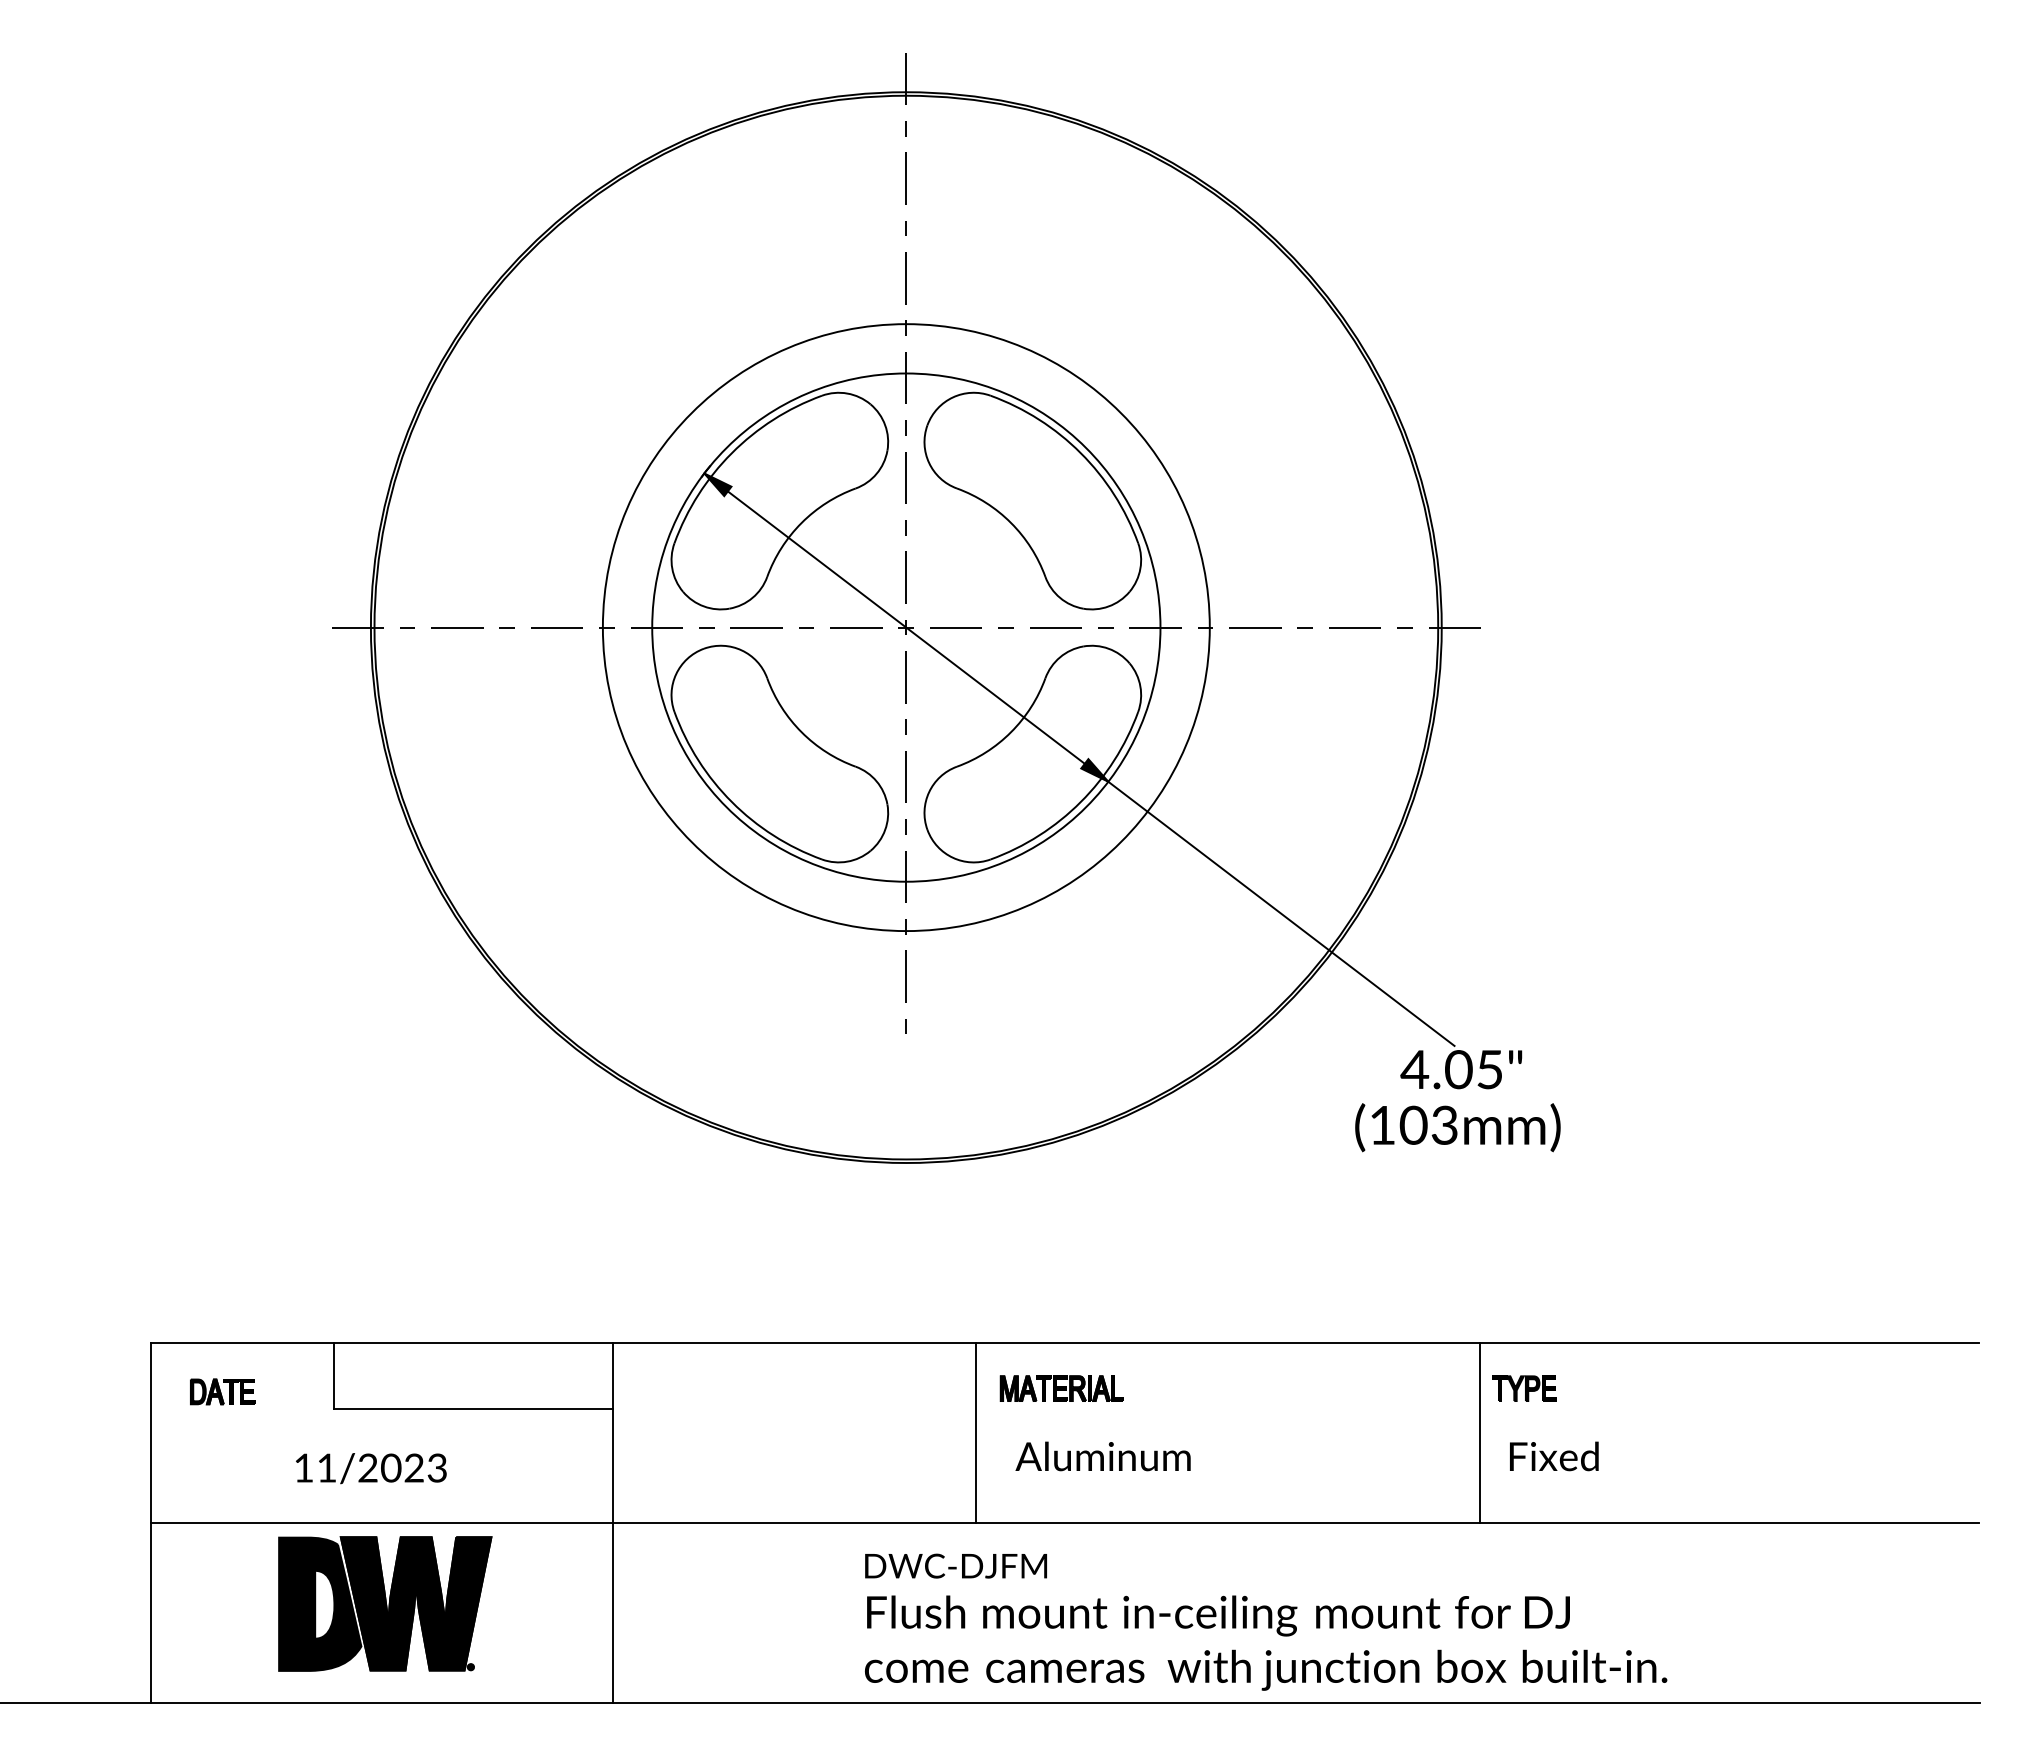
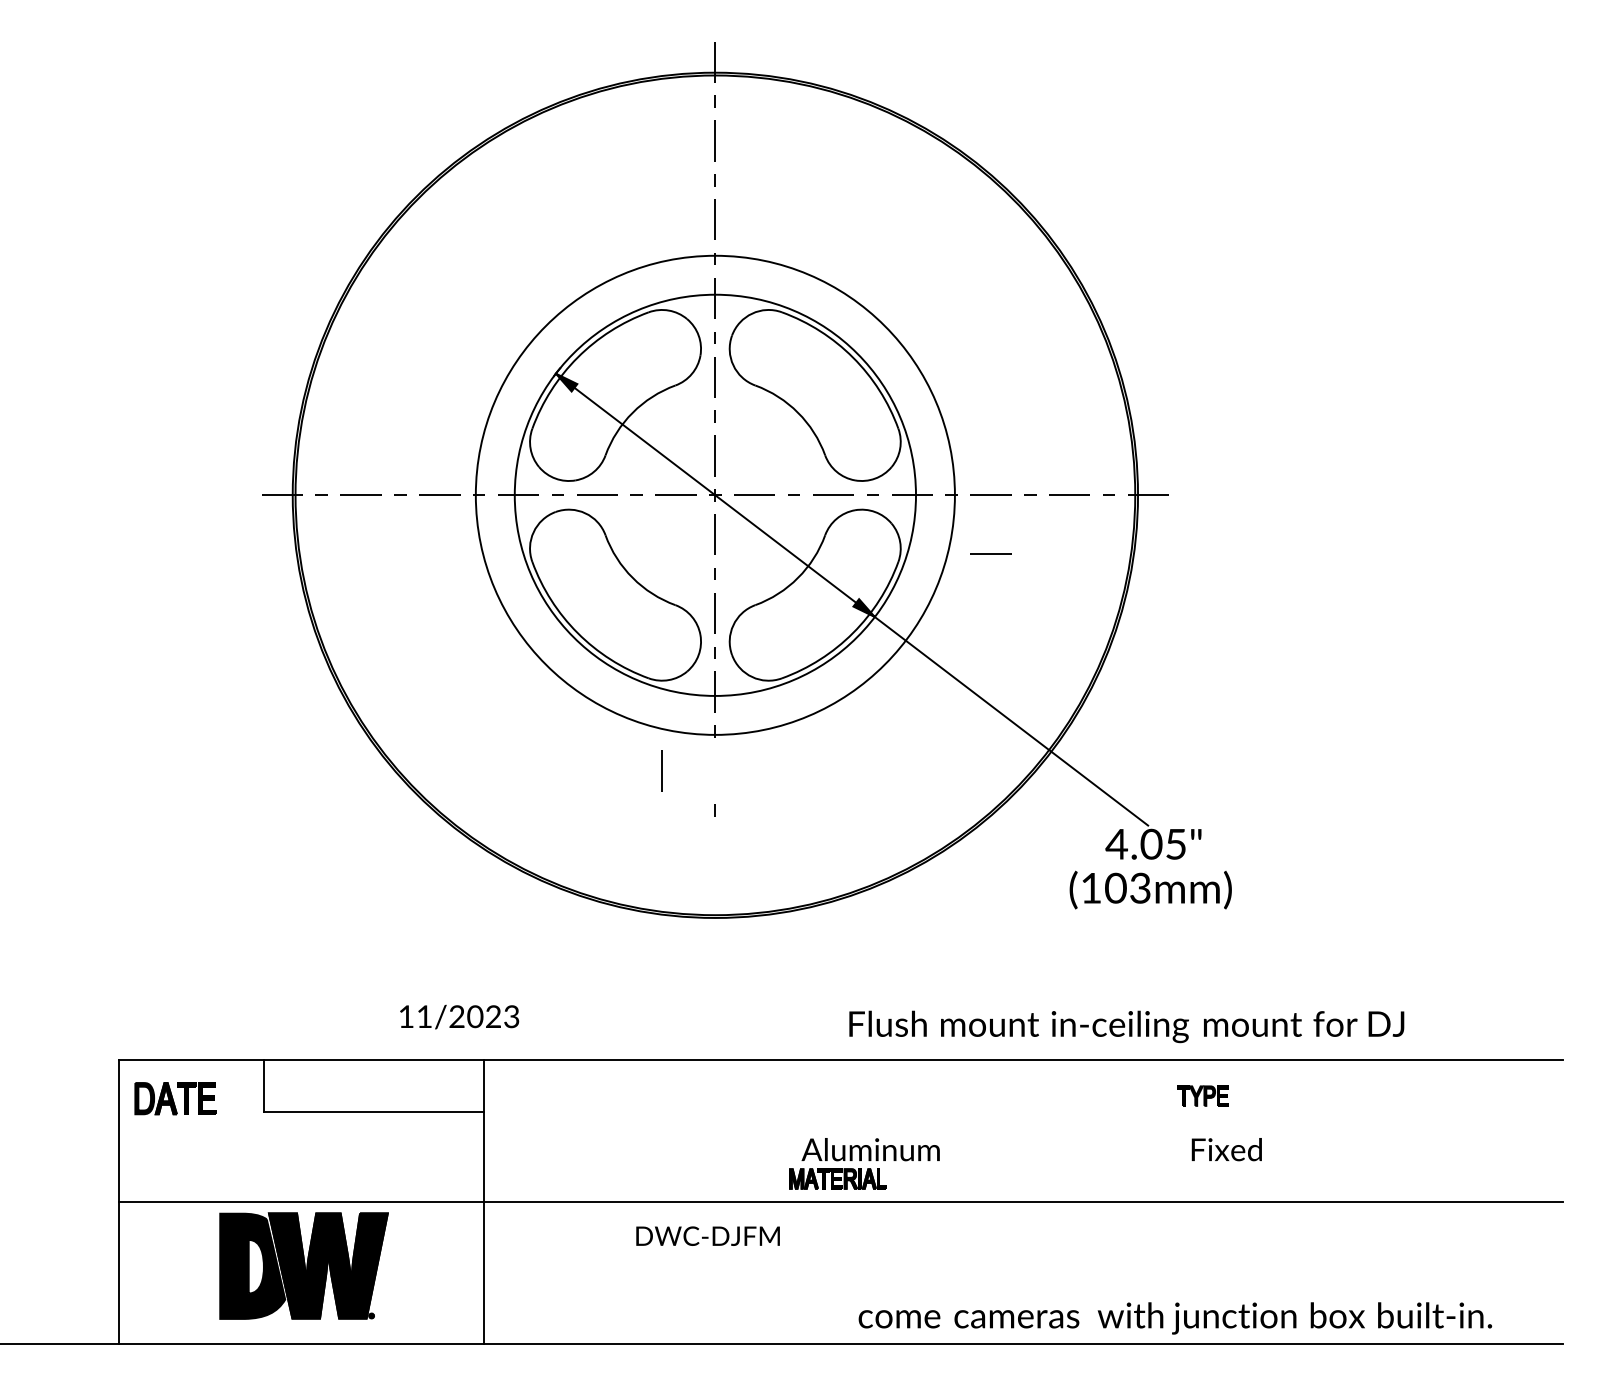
line: (1255, 701) -> (991, 553), added
line: (905, 976) -> (661, 770), moved
part: (1061, 1388) -> (837, 1178), moved
part: (222, 1391) -> (175, 1098), size x1.6
line: (976, 1432) -> (770, 1130), removed
line: (1480, 1432) -> (1168, 1130), removed
text: (371, 1468) -> (459, 1017), moved
text: (955, 1565) -> (707, 1235), moved
text: (1218, 1615) -> (1126, 1026), moved
text: (1266, 1669) -> (1175, 1317), moved

